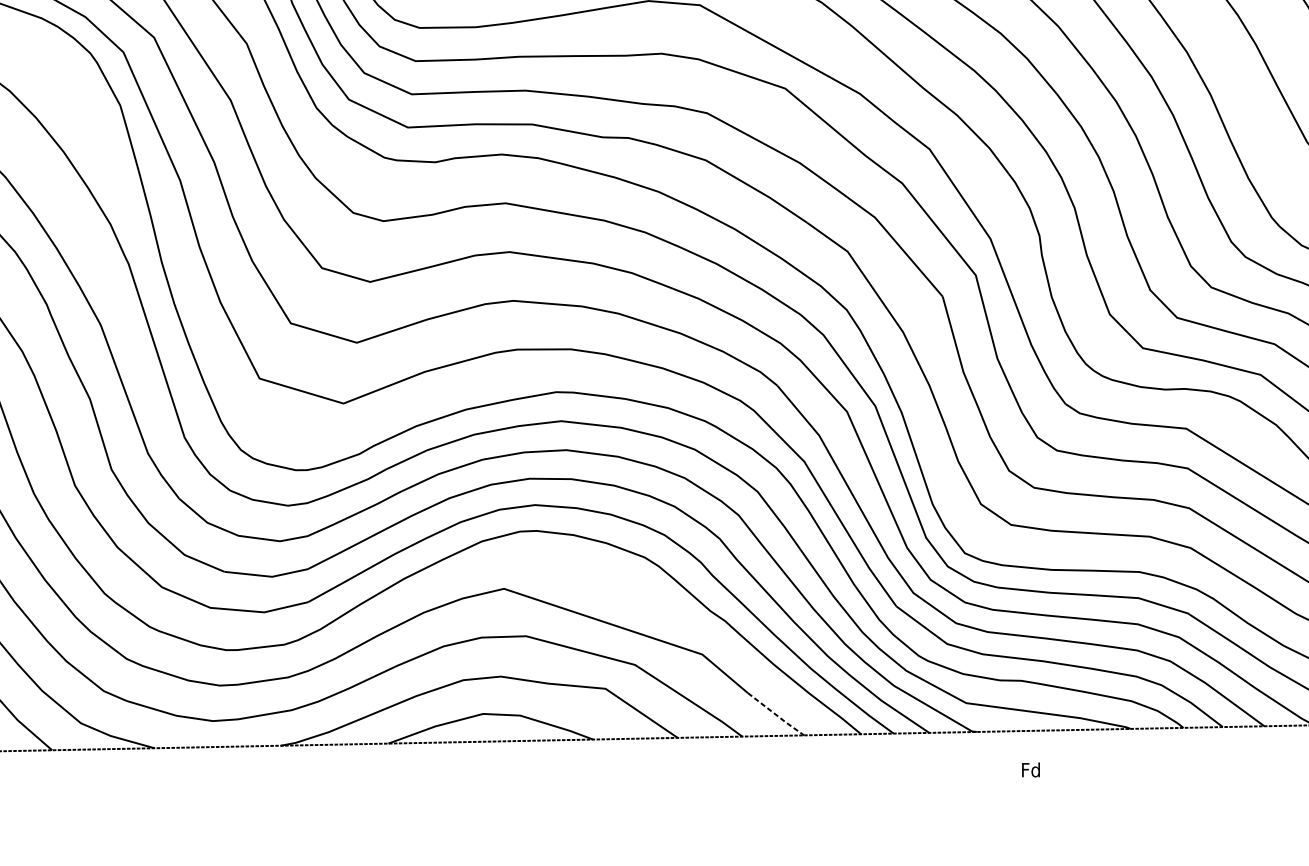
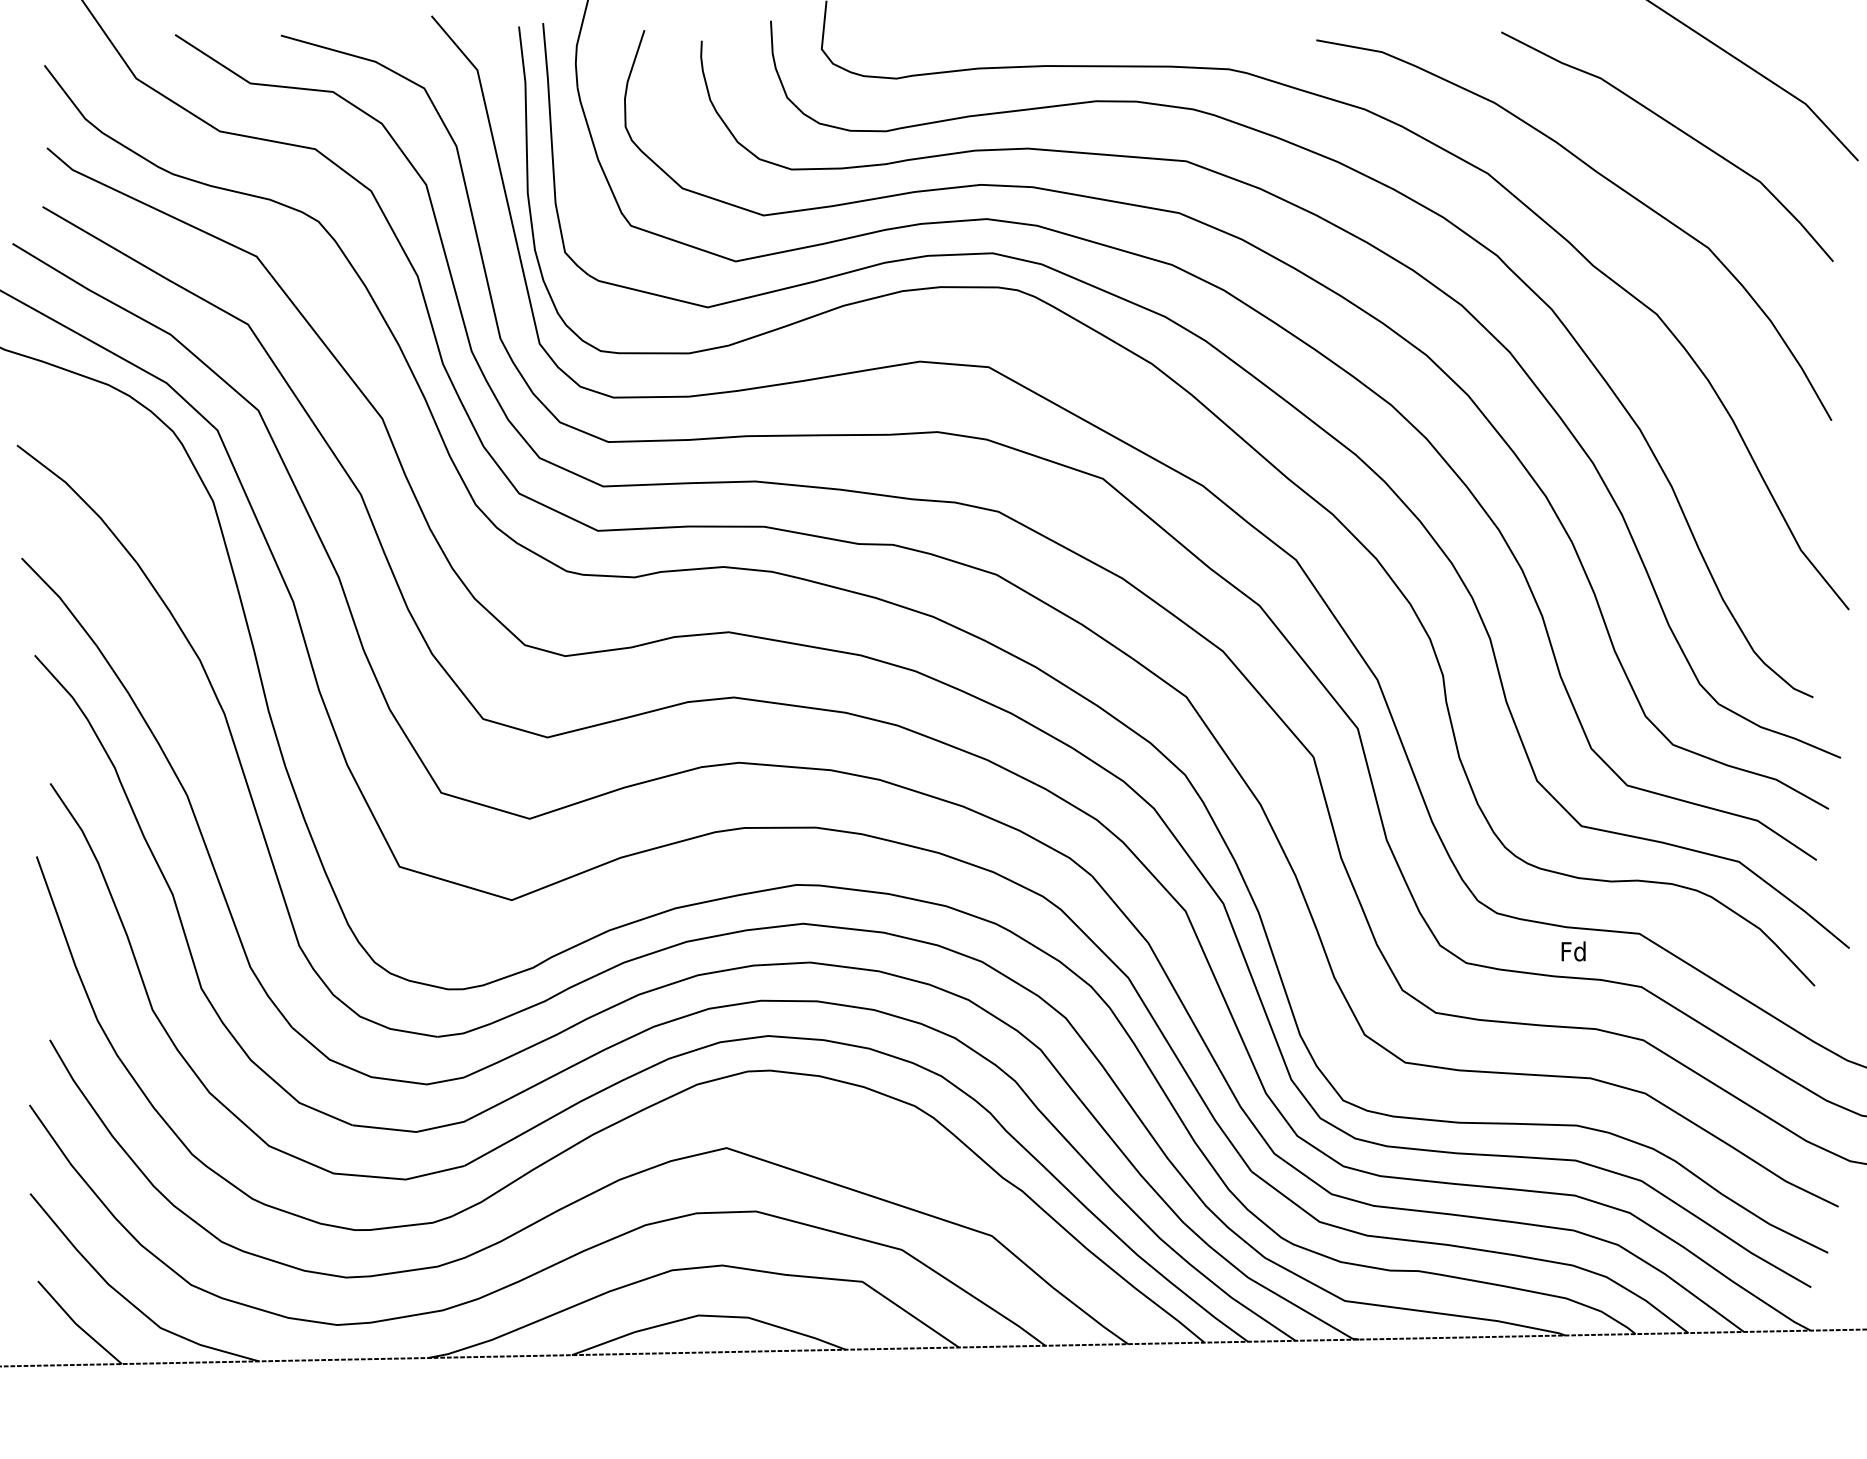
line: (776, 714) -> (1090, 1316), dashed -> solid
text: (1030, 770) -> (1573, 951), moved

